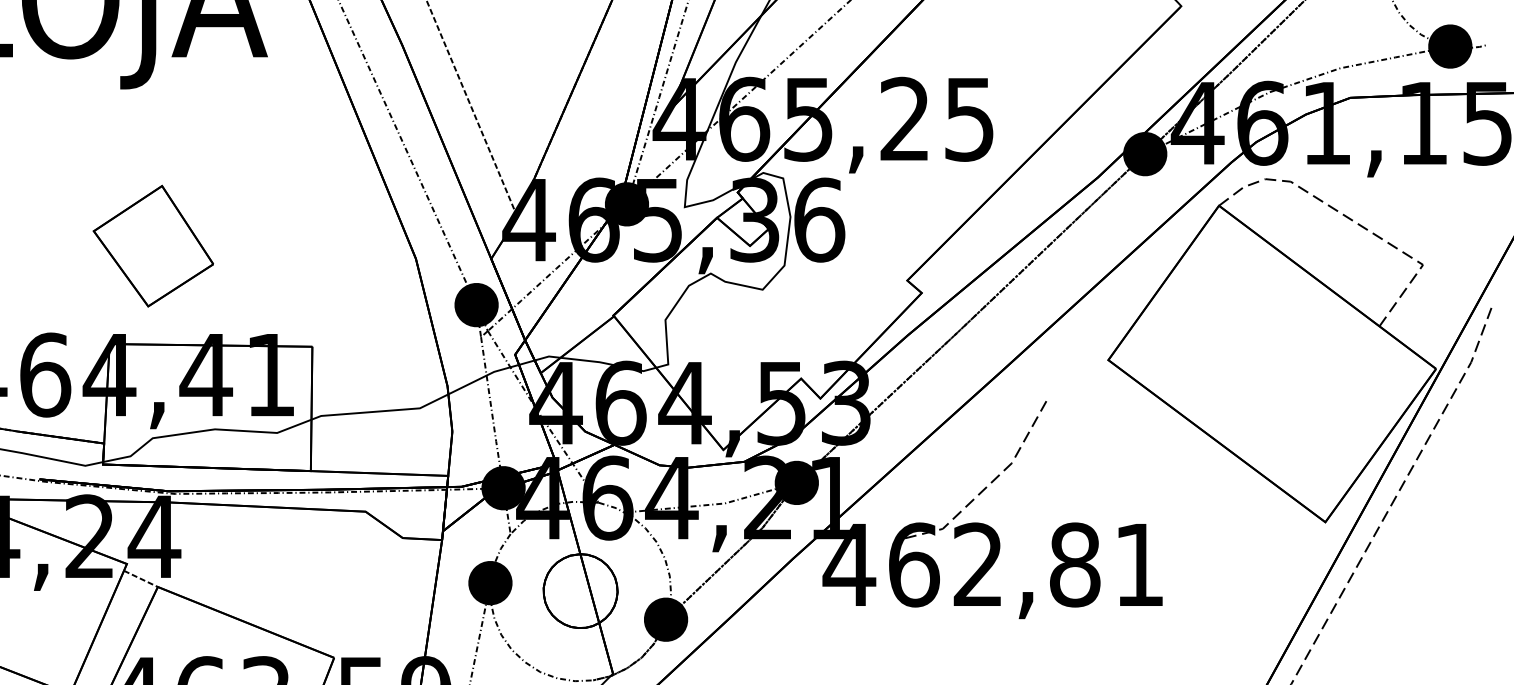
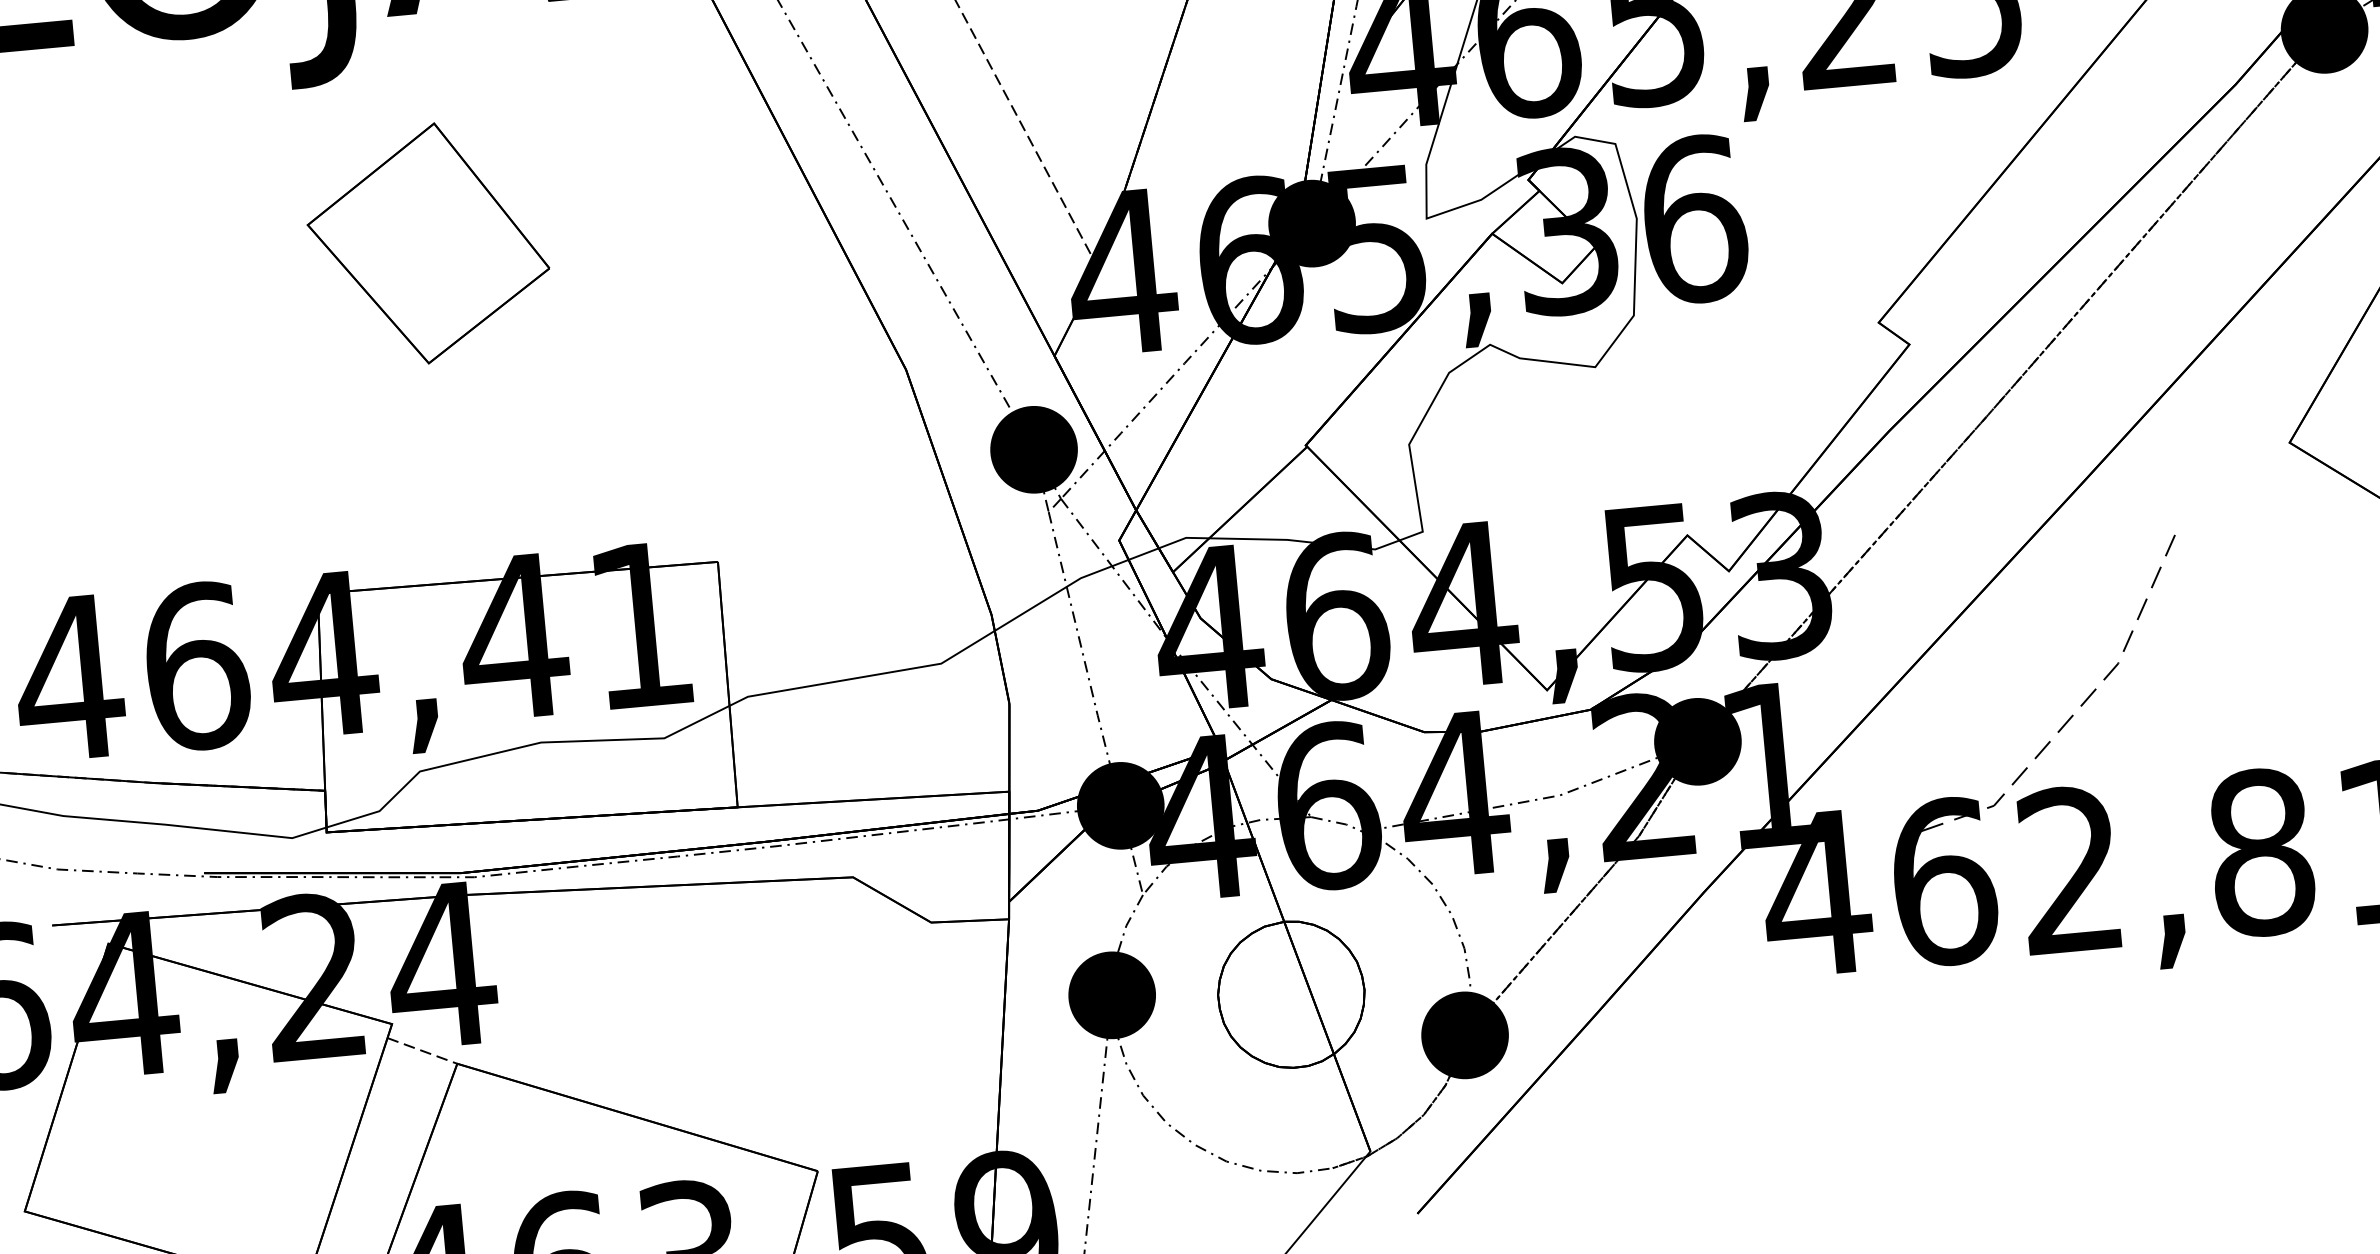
part: (152, 245) -> (426, 242), moved

